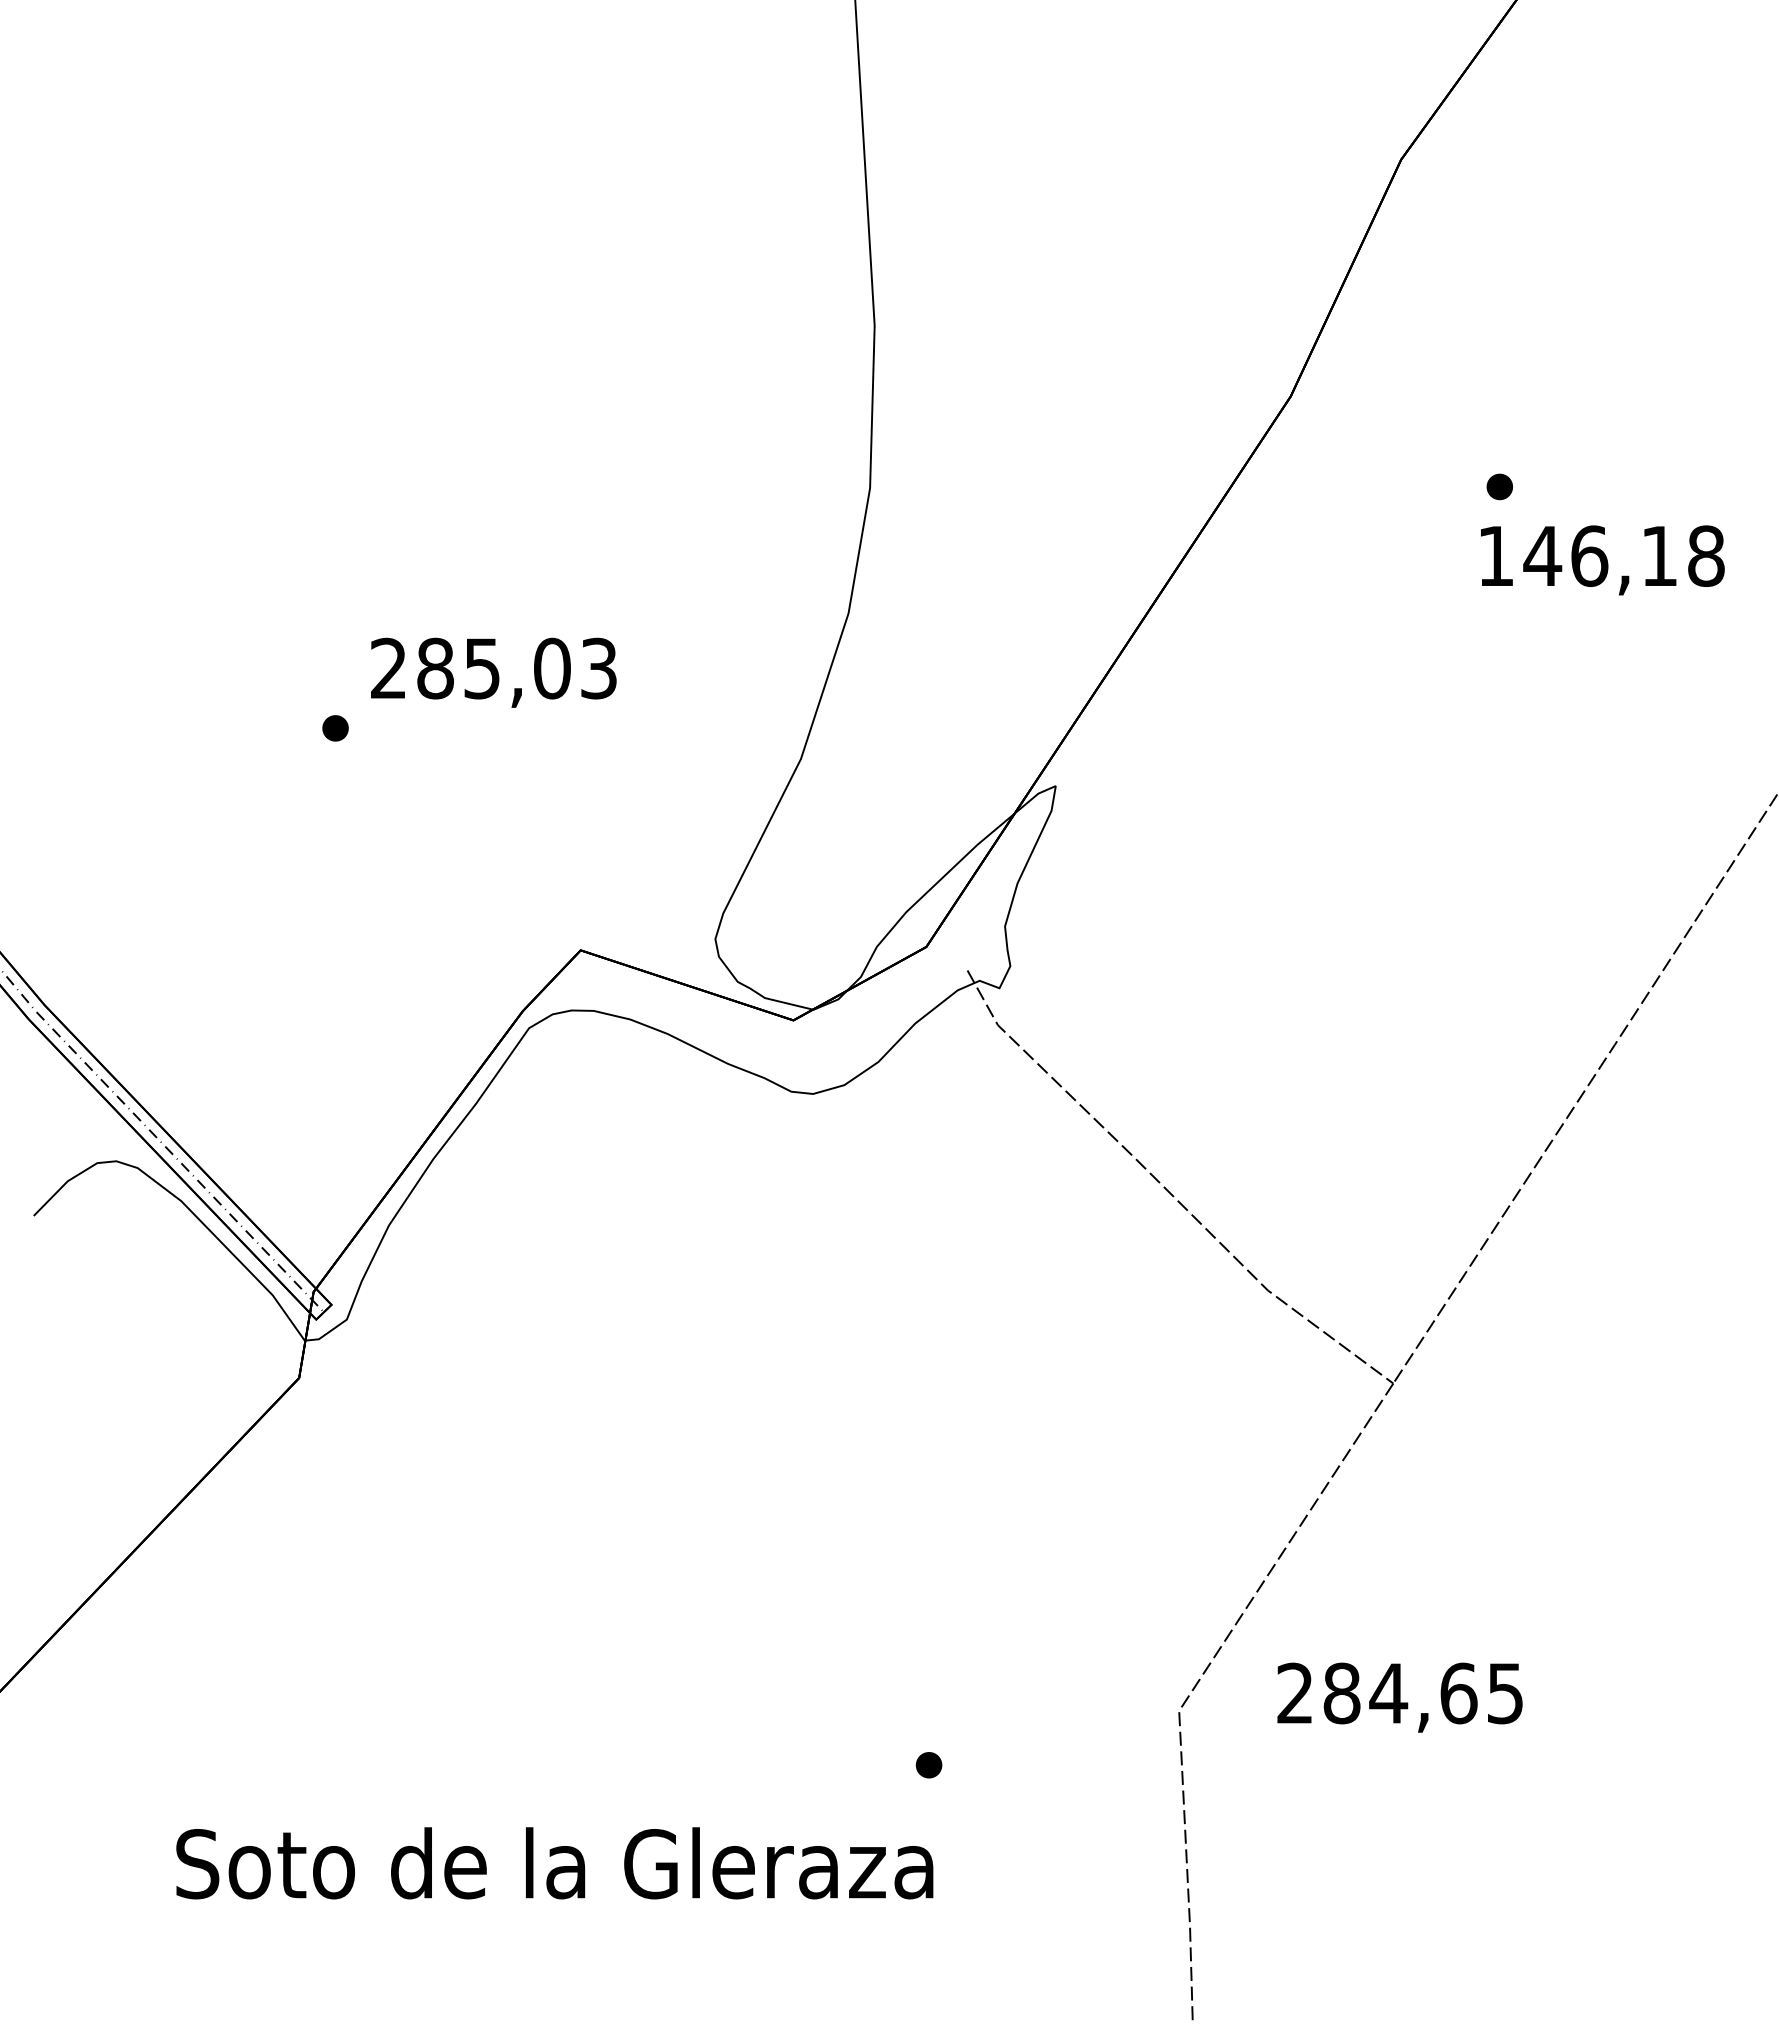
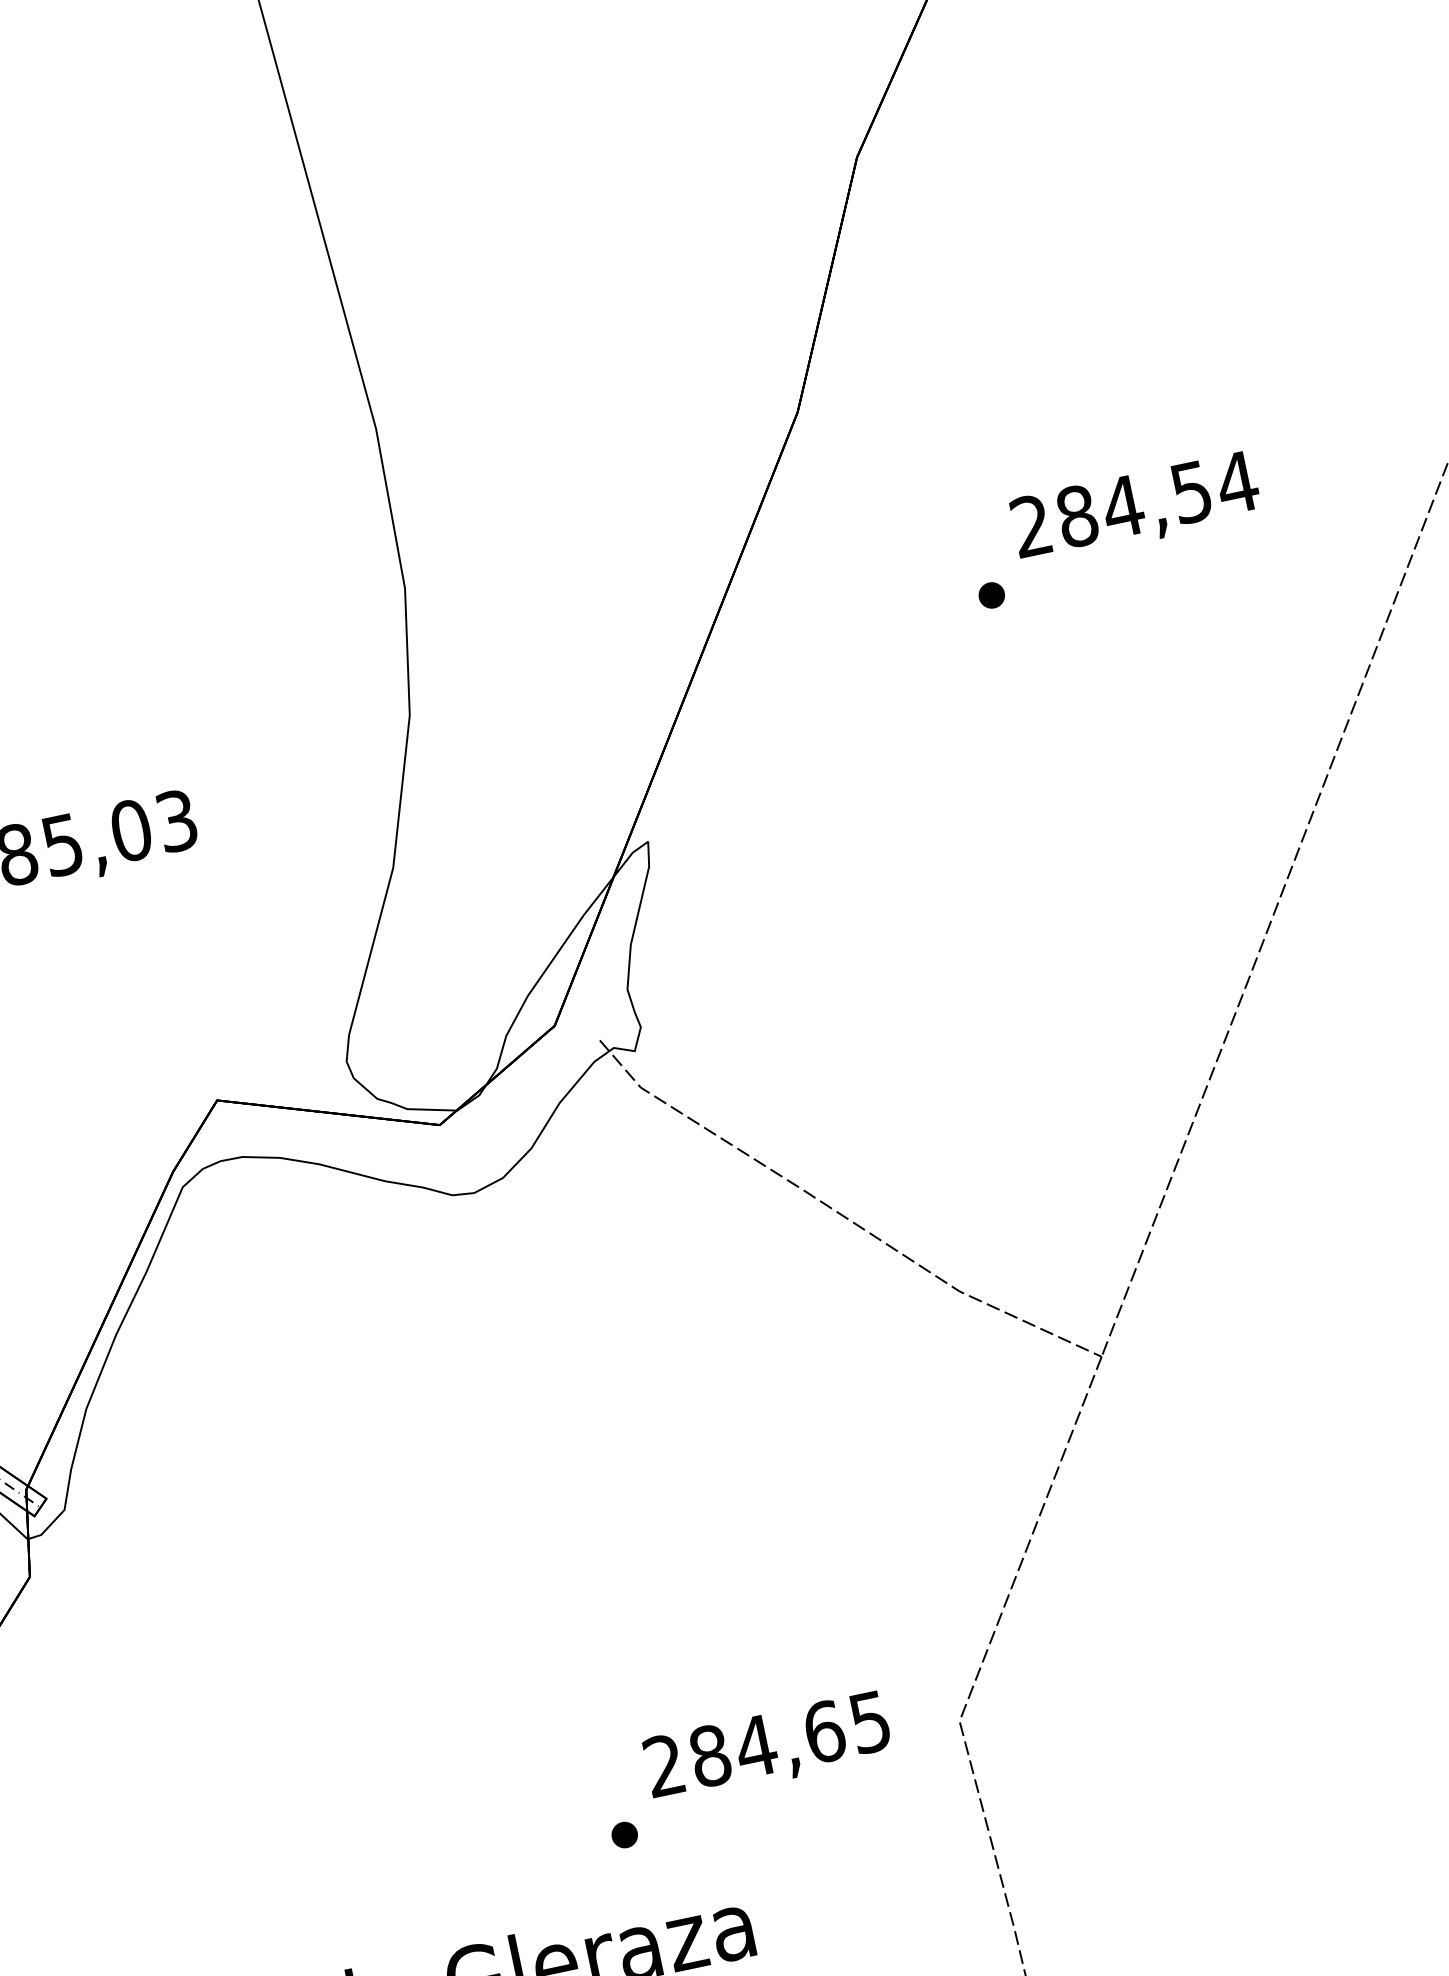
part: (1499, 486) -> (991, 595), moved
text: (1601, 556) -> (1134, 504), 146,18 -> 284,54
text: (1399, 1697) -> (767, 1748), moved
part: (928, 1765) -> (624, 1835), moved

